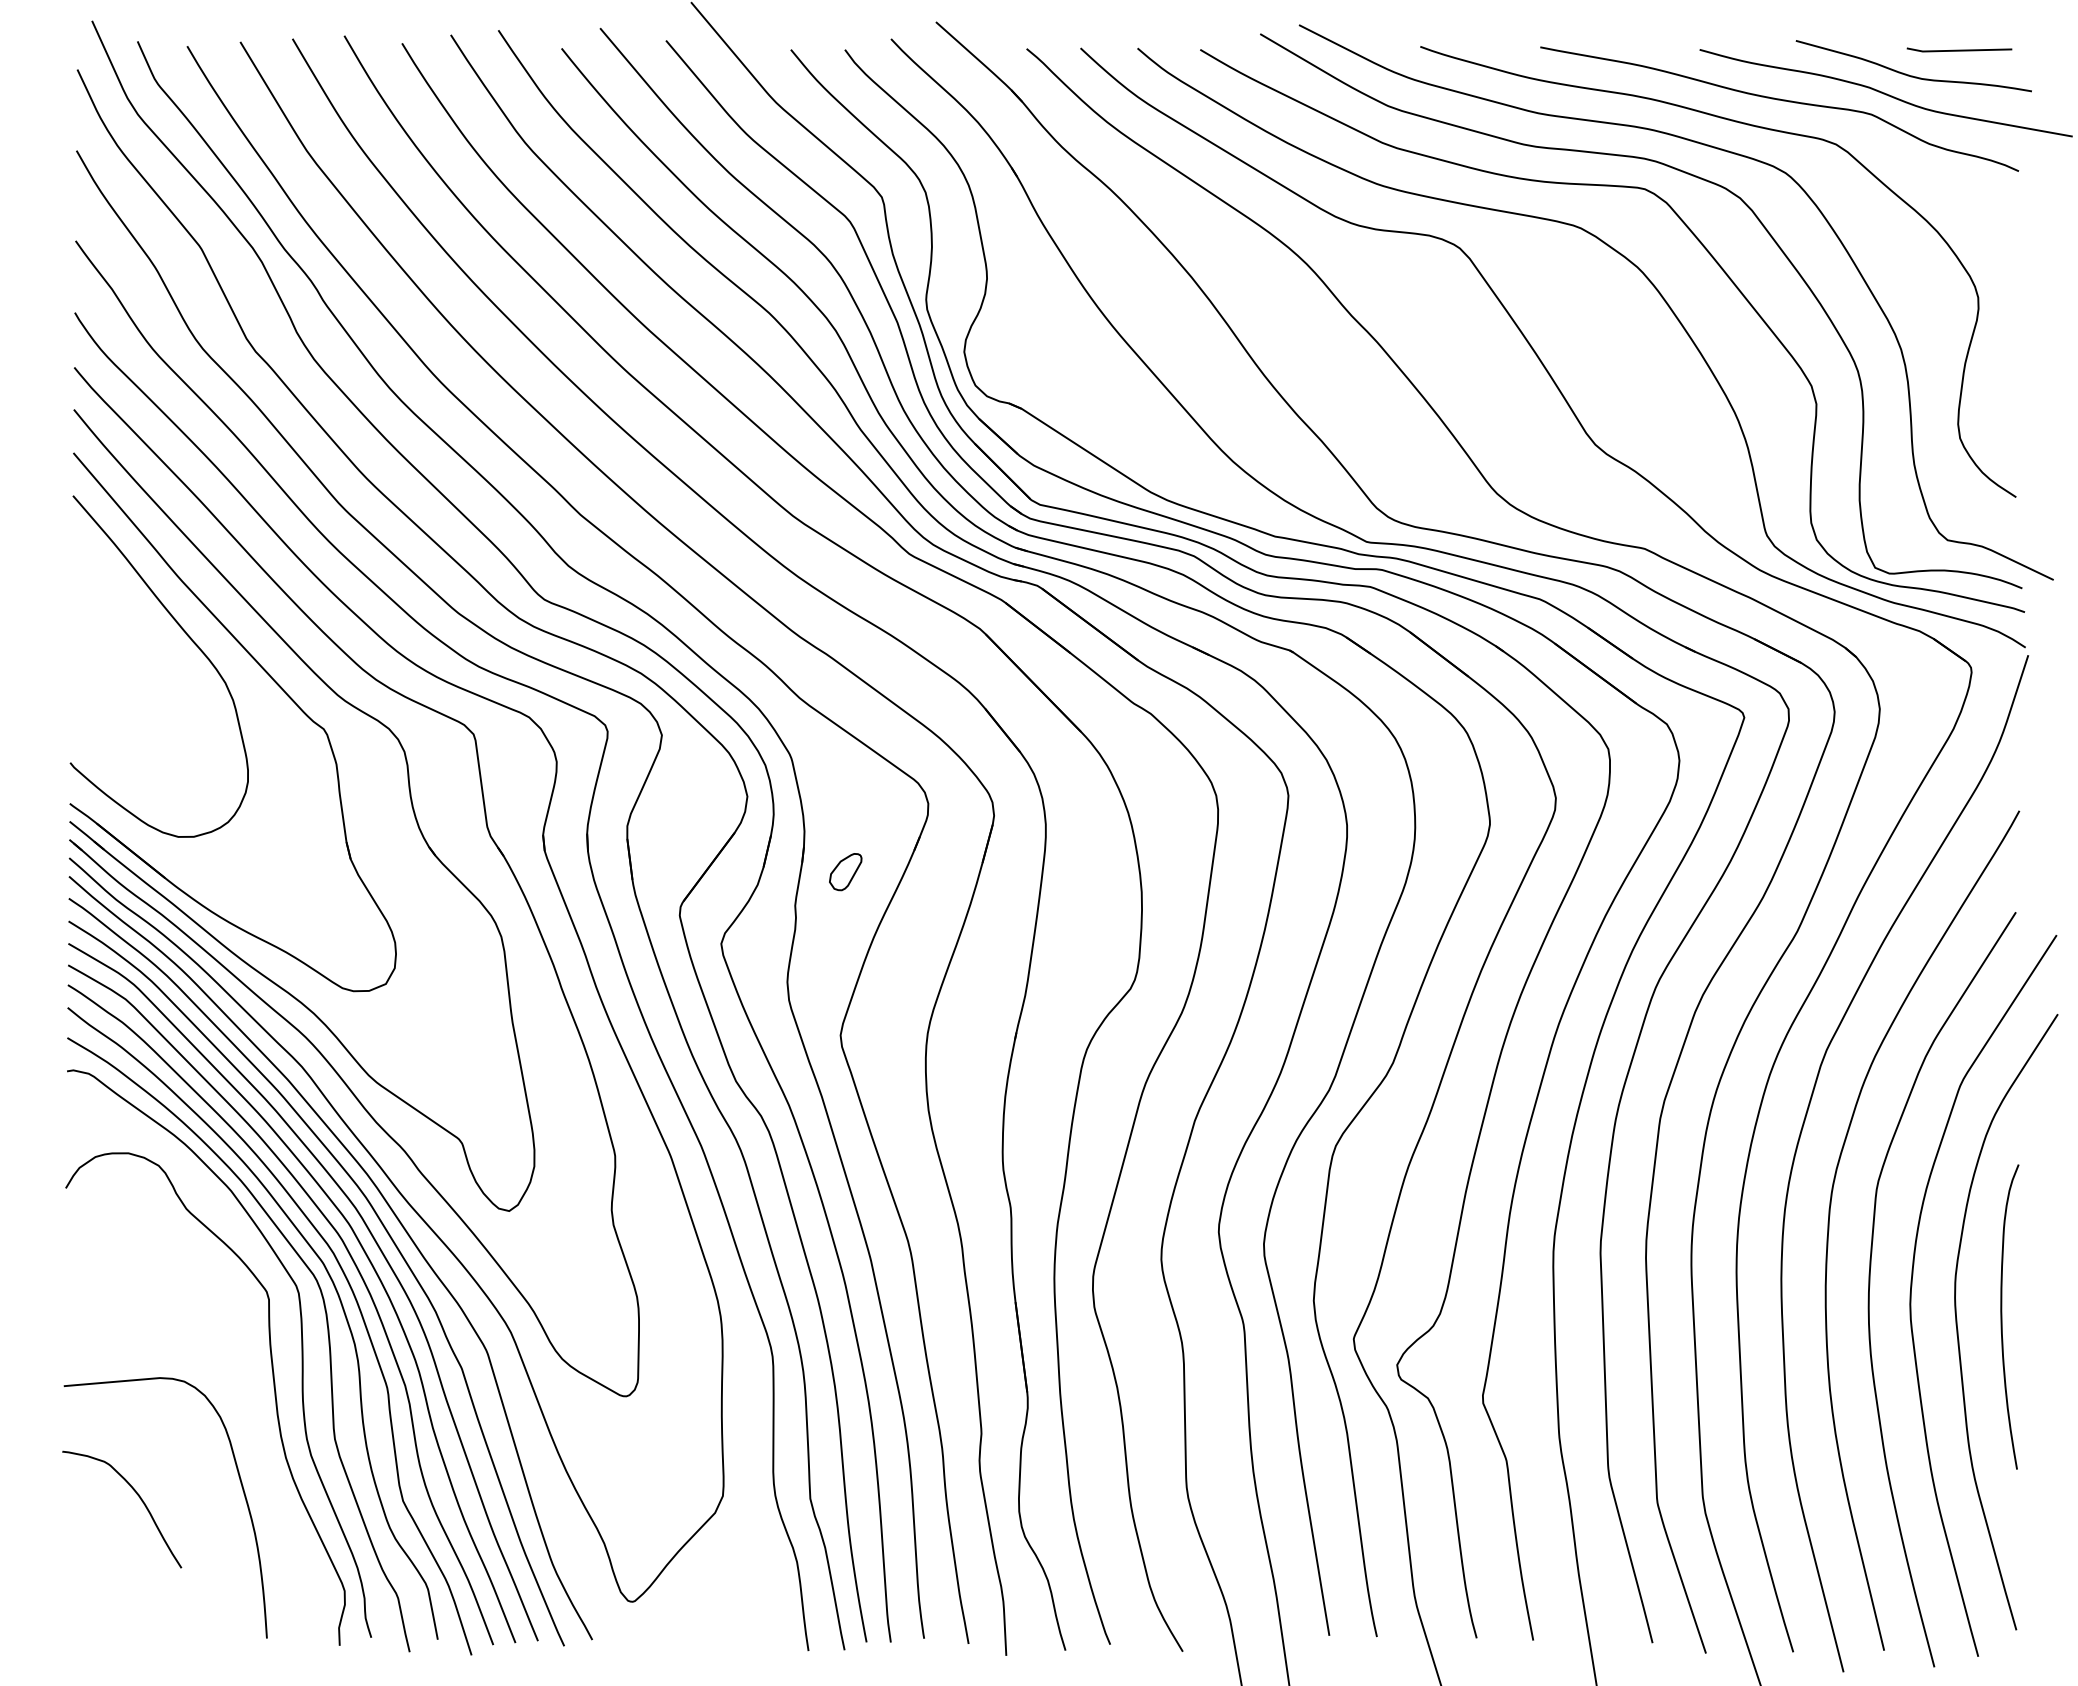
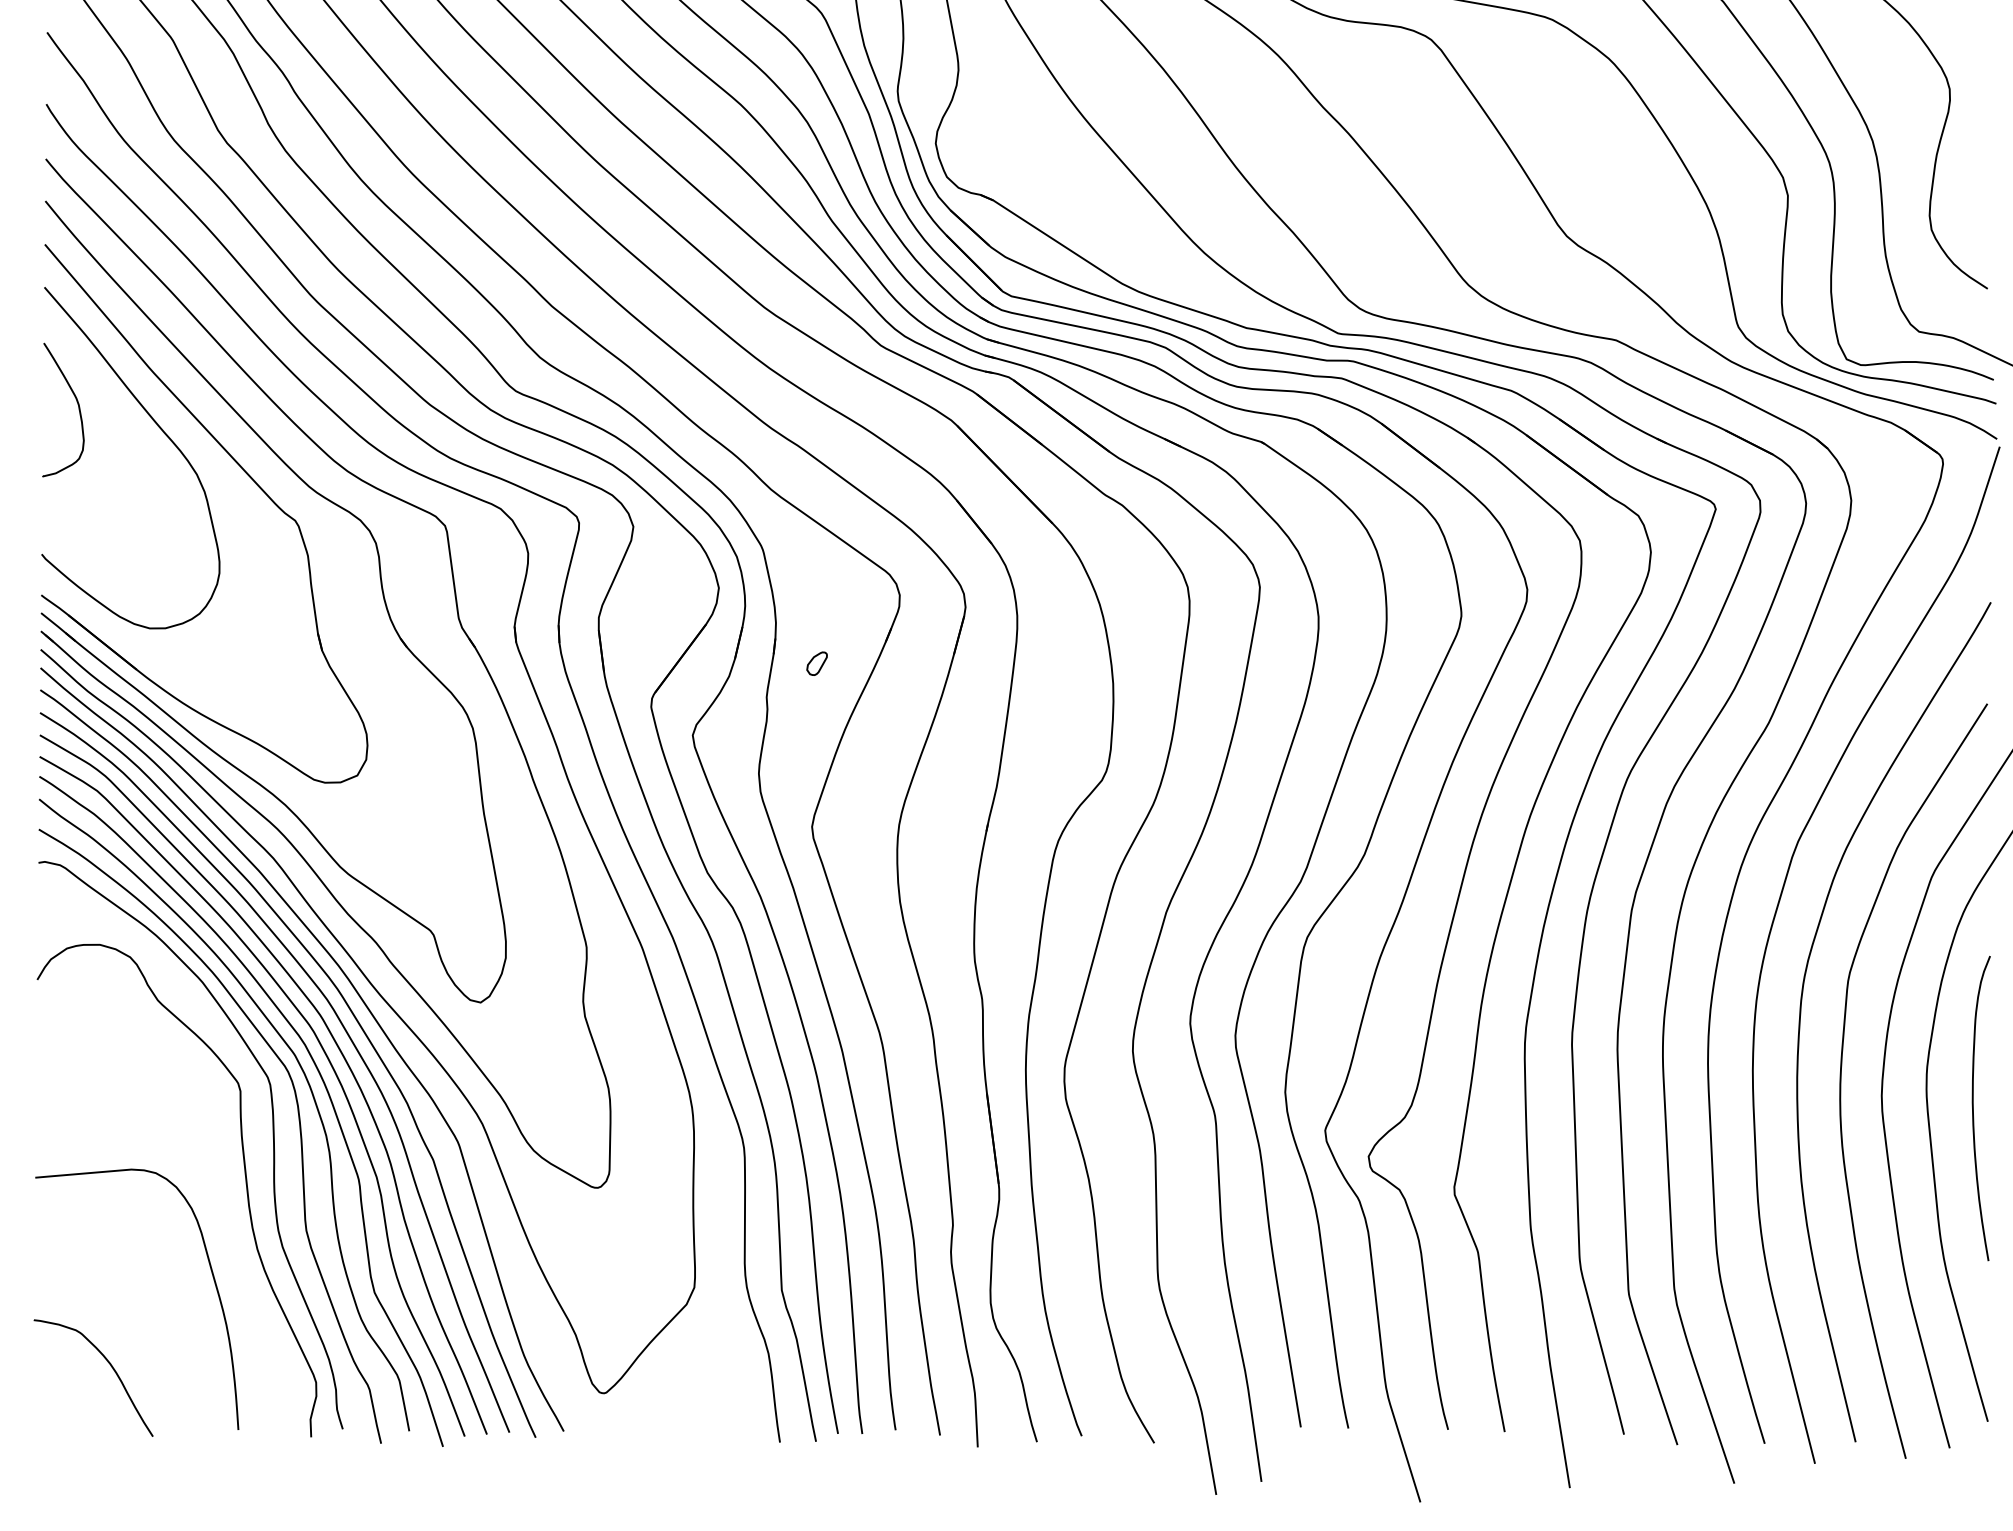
curve: (106, 615) -> (77, 407), added
part: (845, 872) -> (816, 664), size x0.62
curve: (139, 1498) -> (110, 1367), moved

